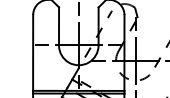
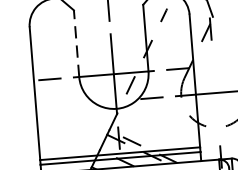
line: (59, 25) -> (77, 41), solid -> dashed
line: (135, 60) -> (215, 92), removed

